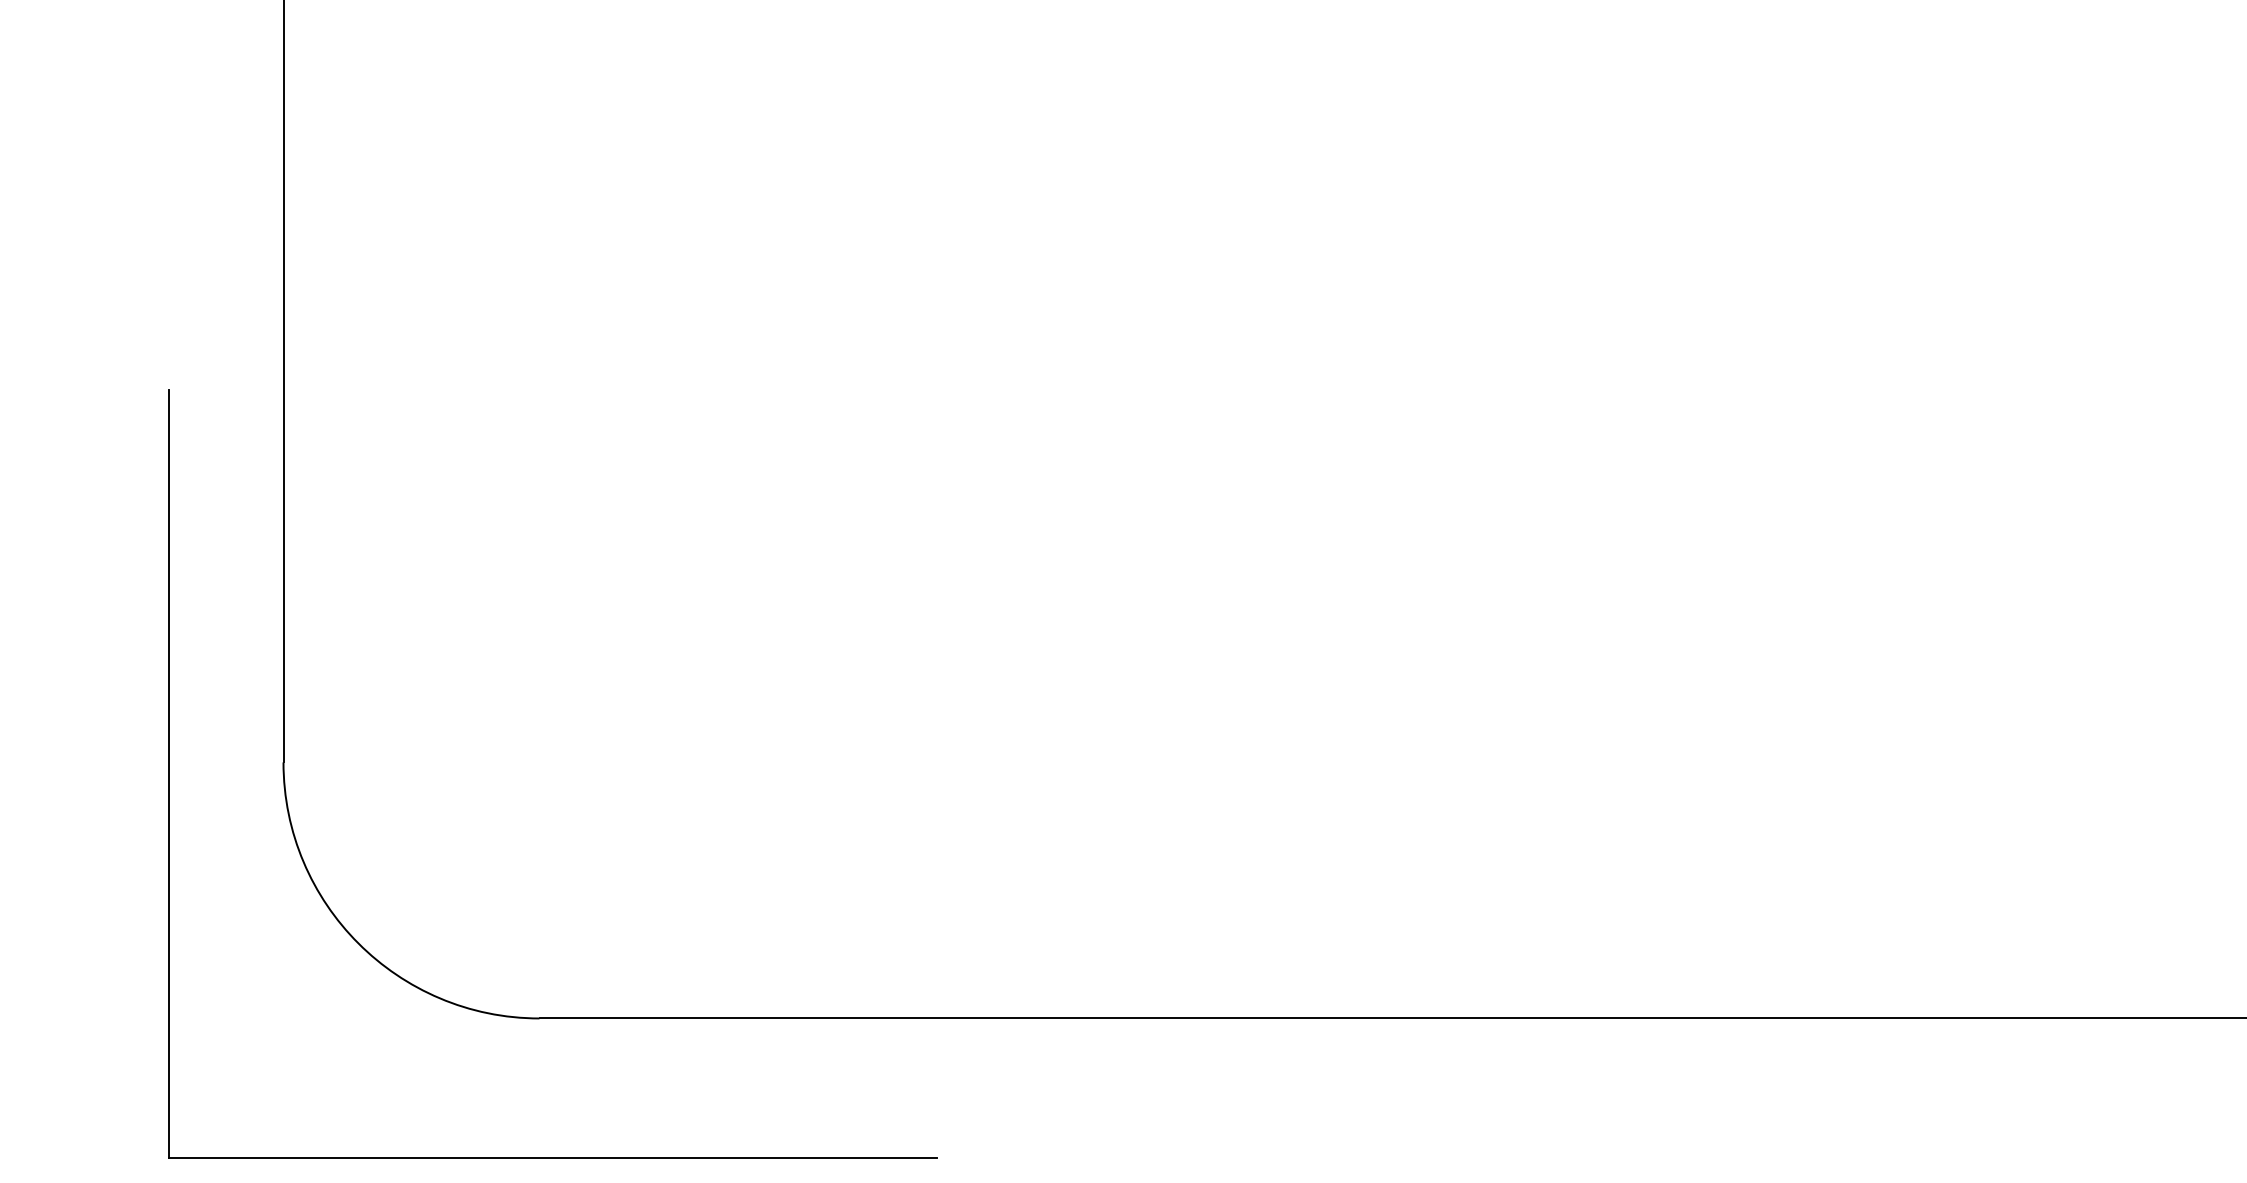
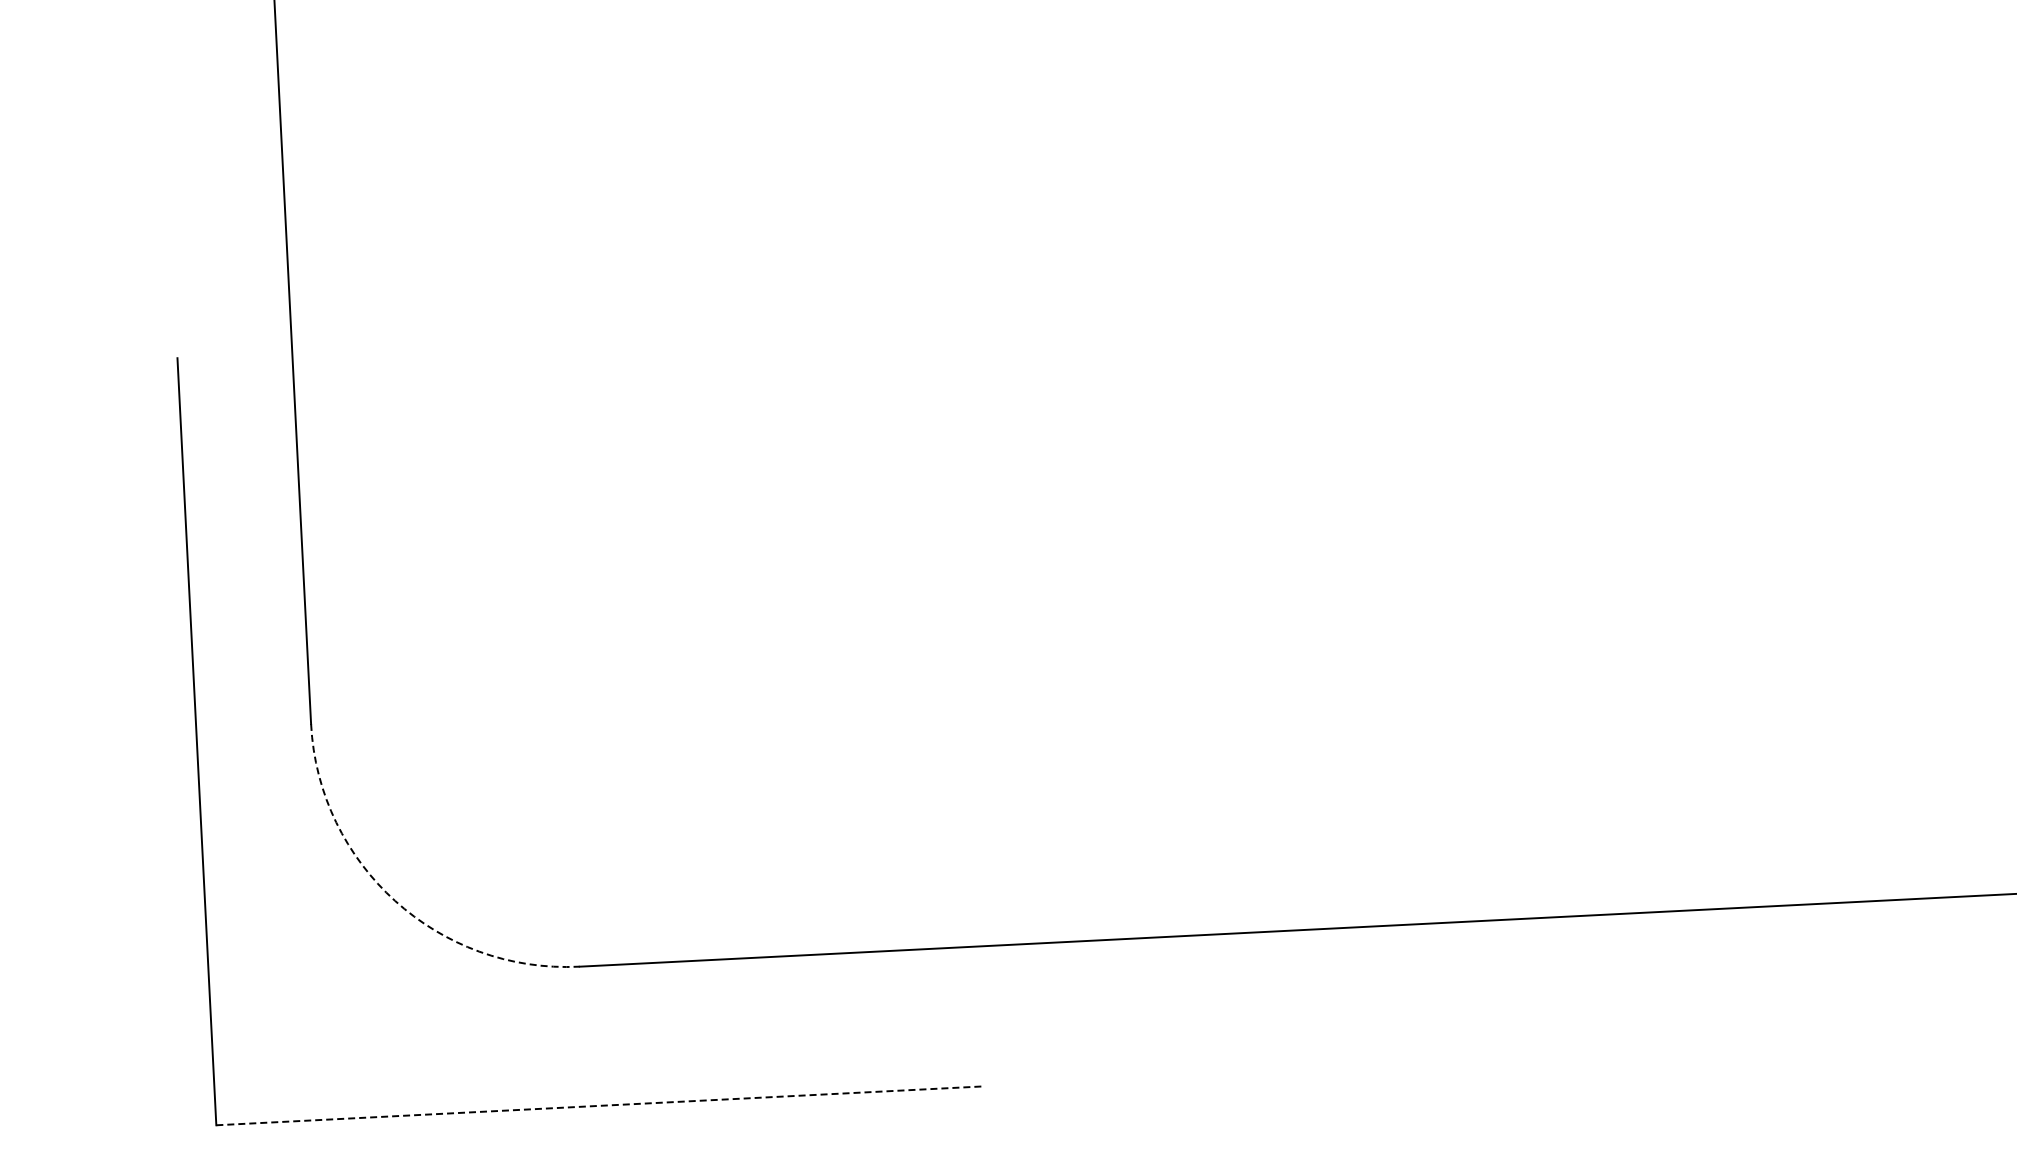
arc: (358, 943) -> (395, 900), solid -> dashed
line: (553, 1158) -> (600, 1105), solid -> dashed

